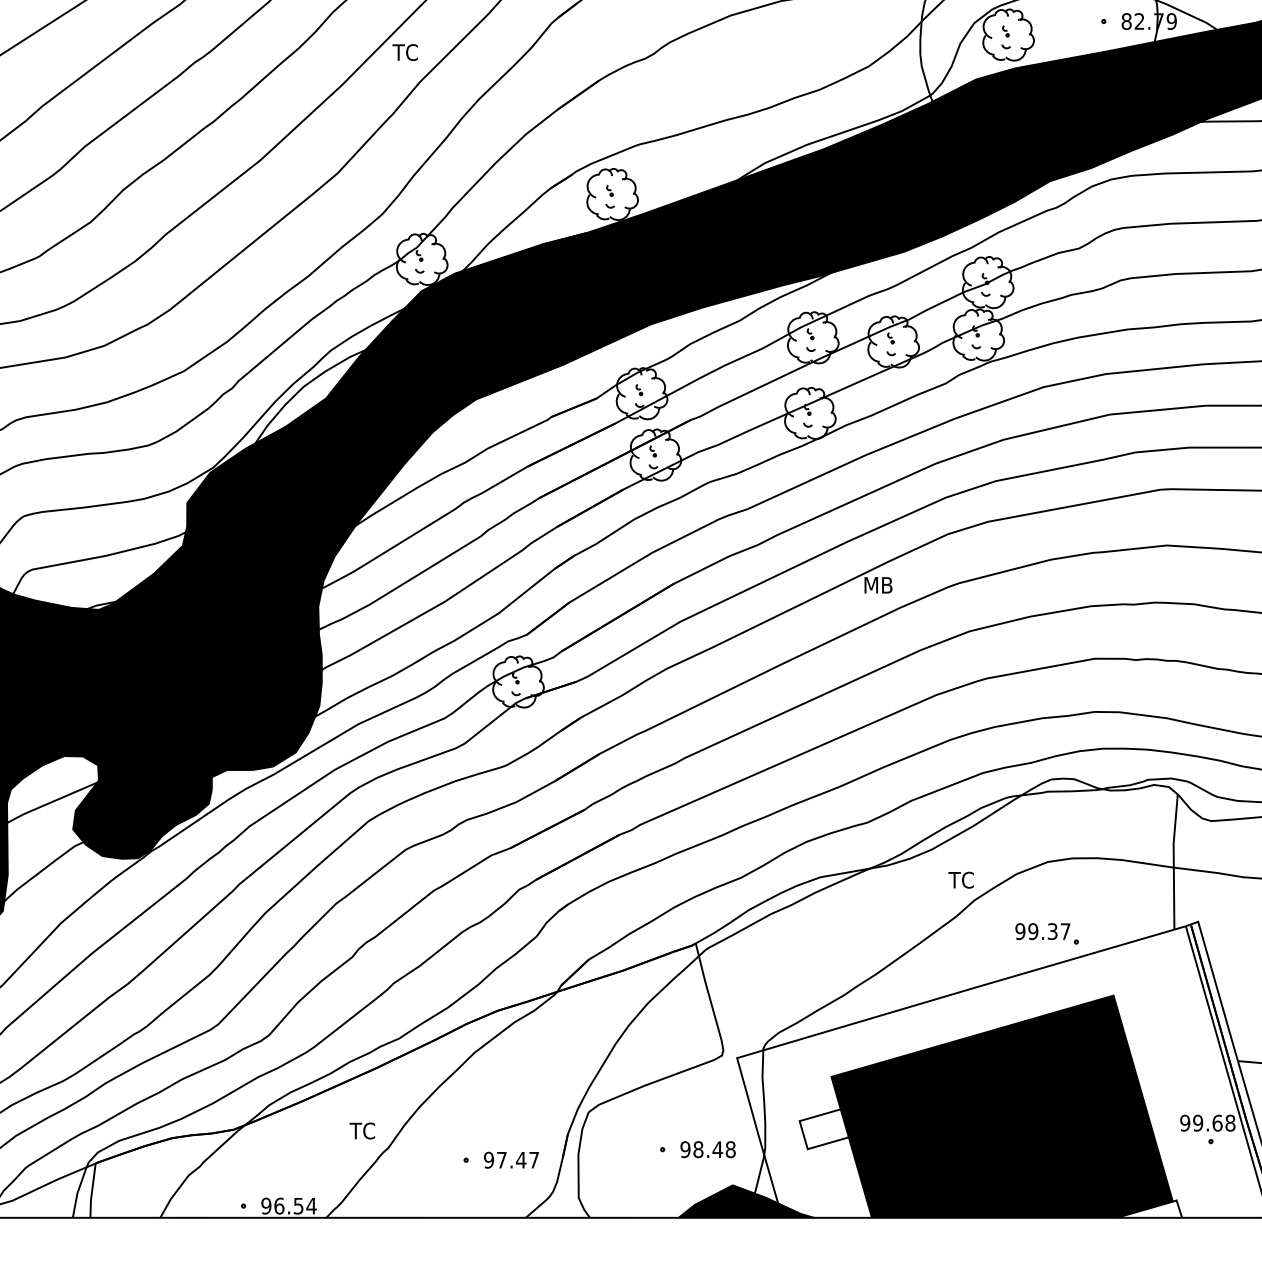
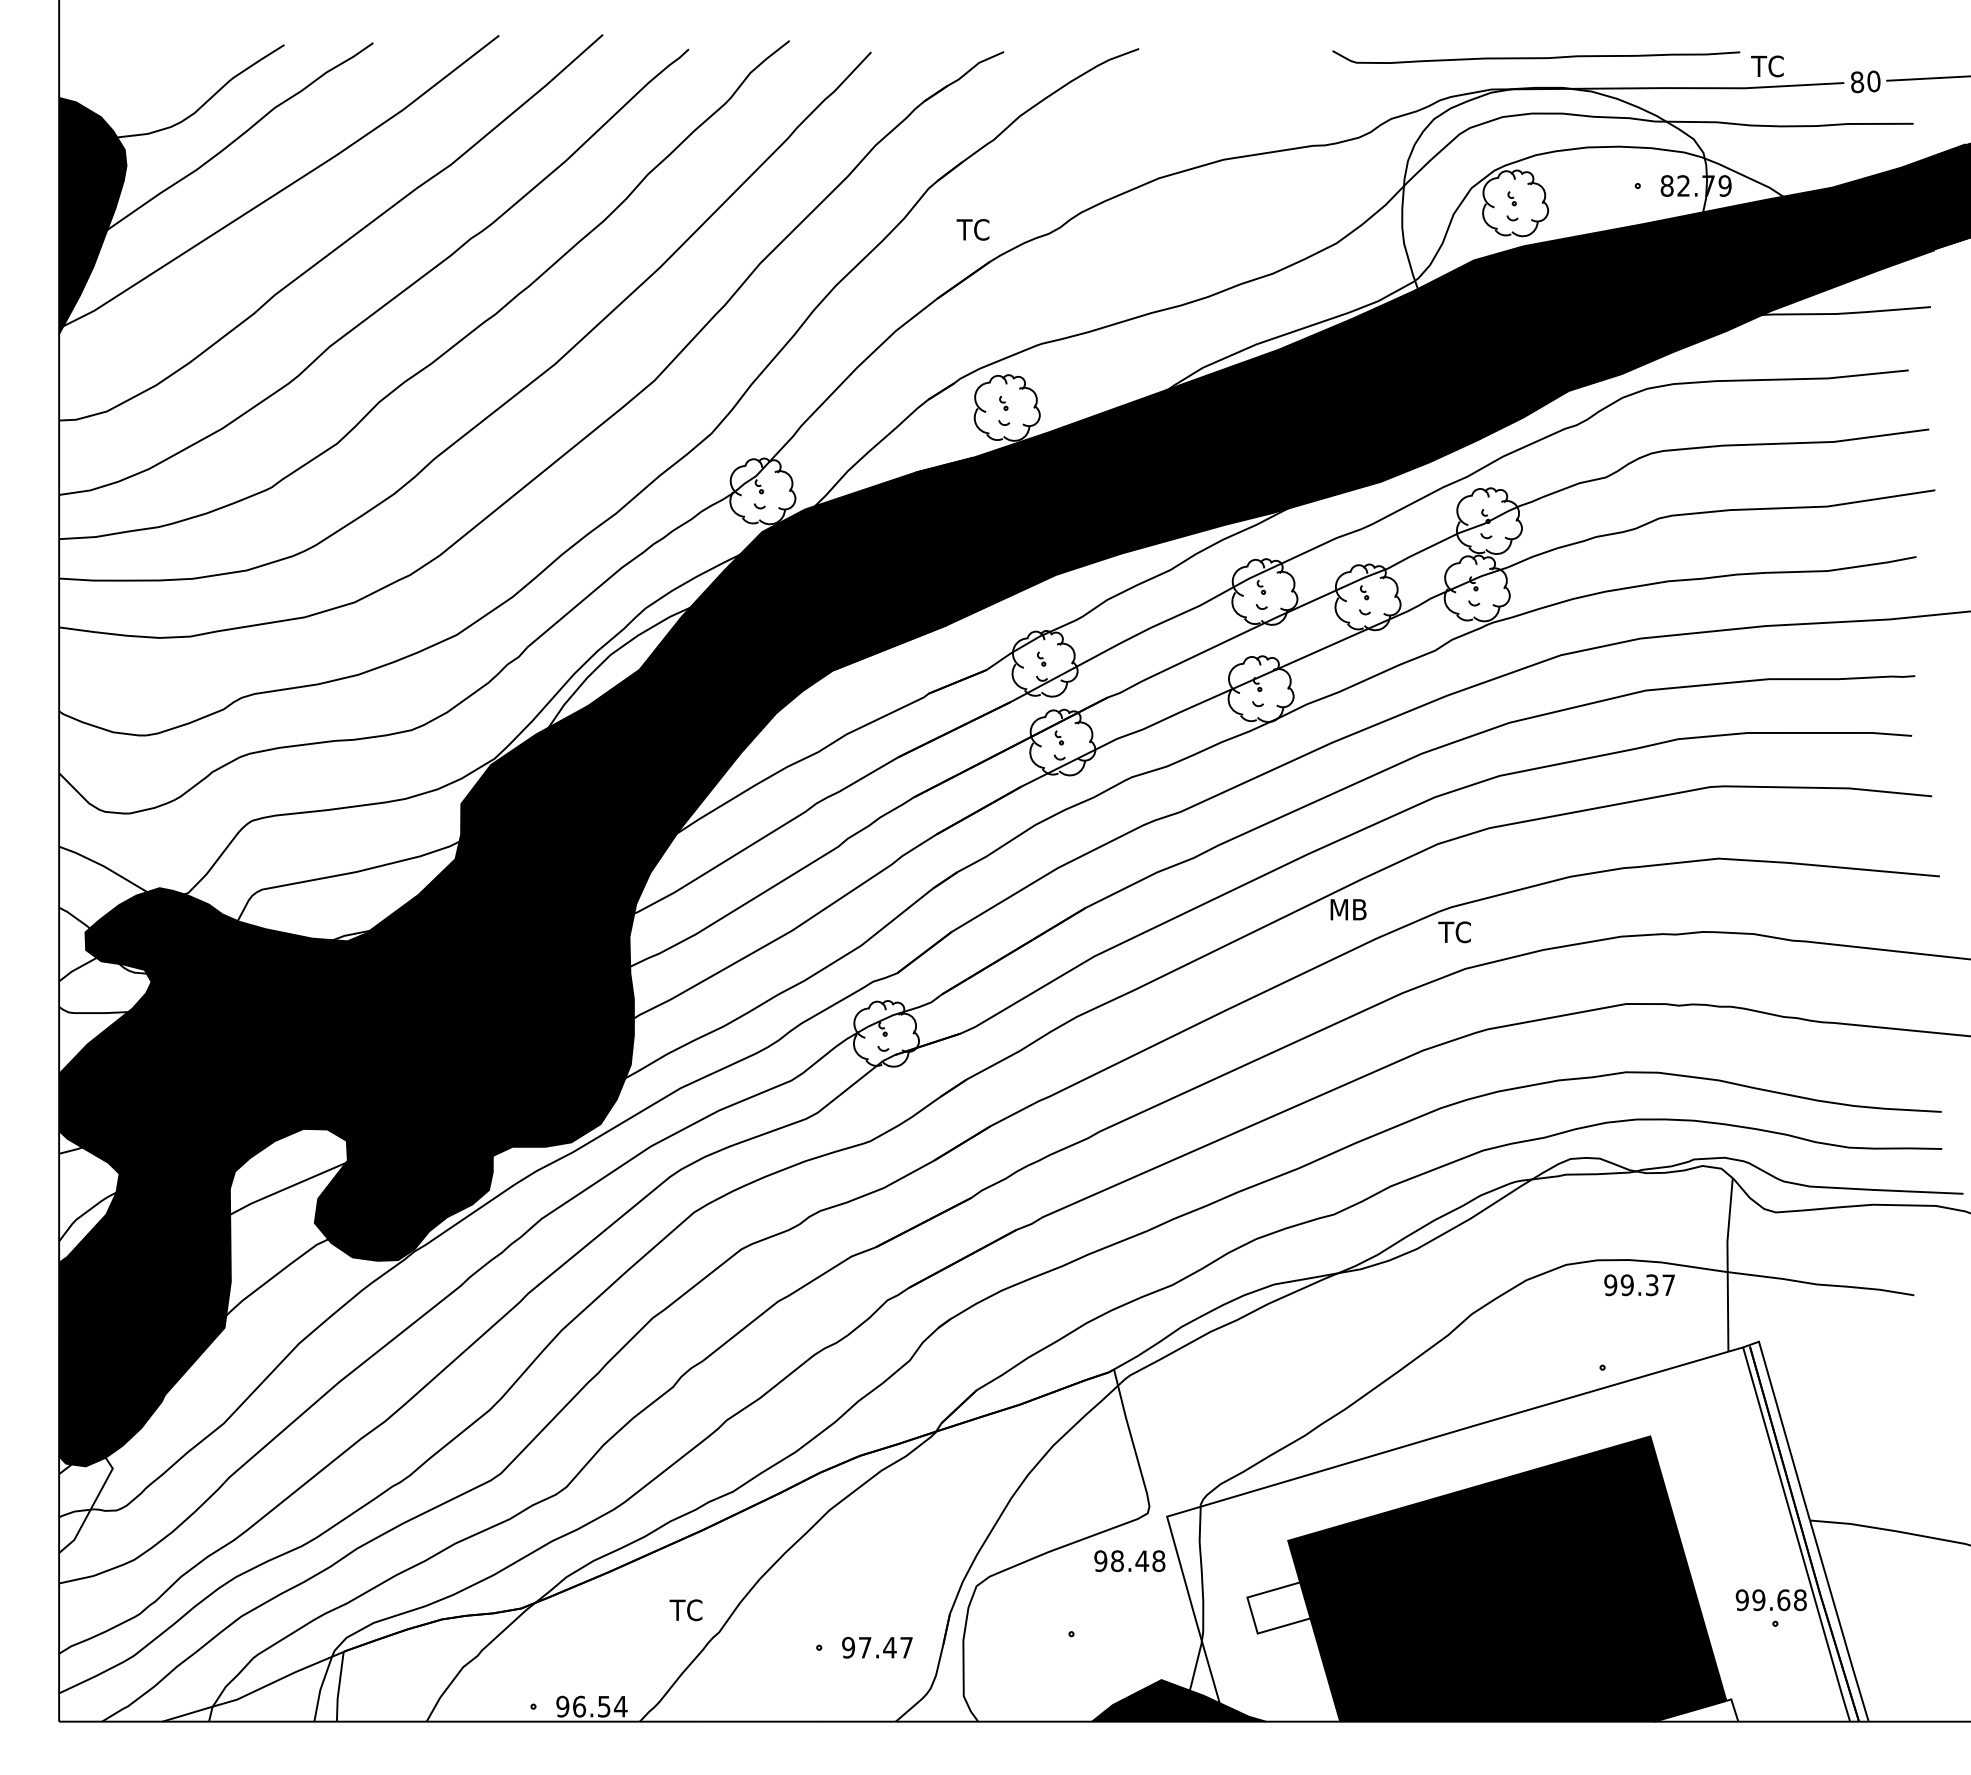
text: (404, 52) -> (972, 229), moved
text: (961, 880) -> (1454, 932), moved
text: (1042, 931) -> (1639, 1285), moved
text: (707, 1149) -> (1129, 1561), moved

